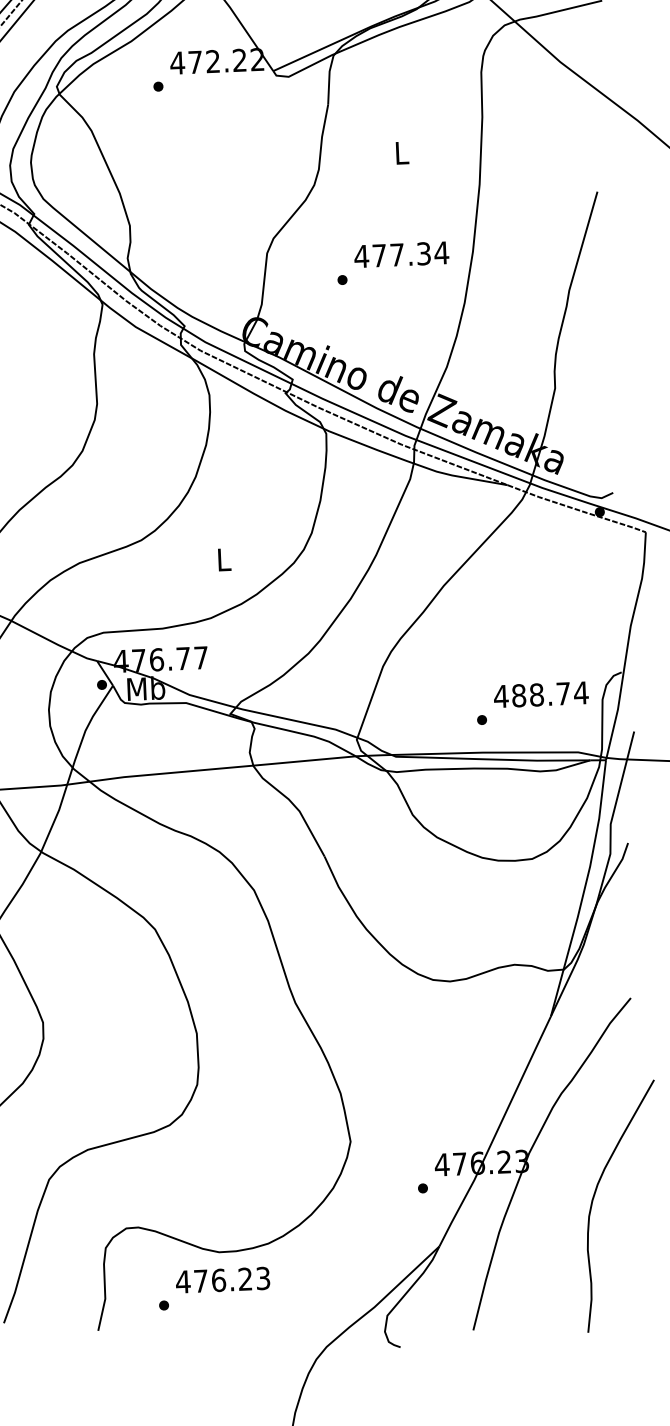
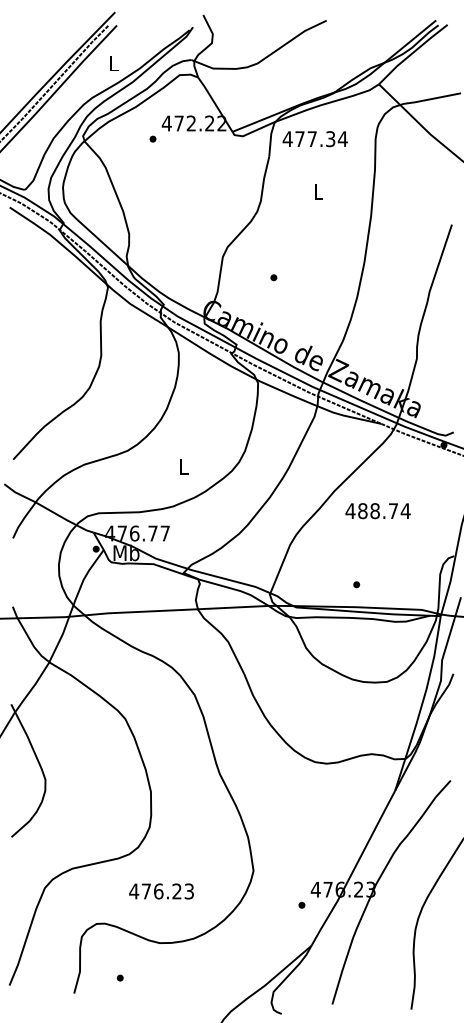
text: (400, 255) -> (314, 139), moved
text: (540, 695) -> (377, 511), moved
text: (222, 1280) -> (161, 891), moved

